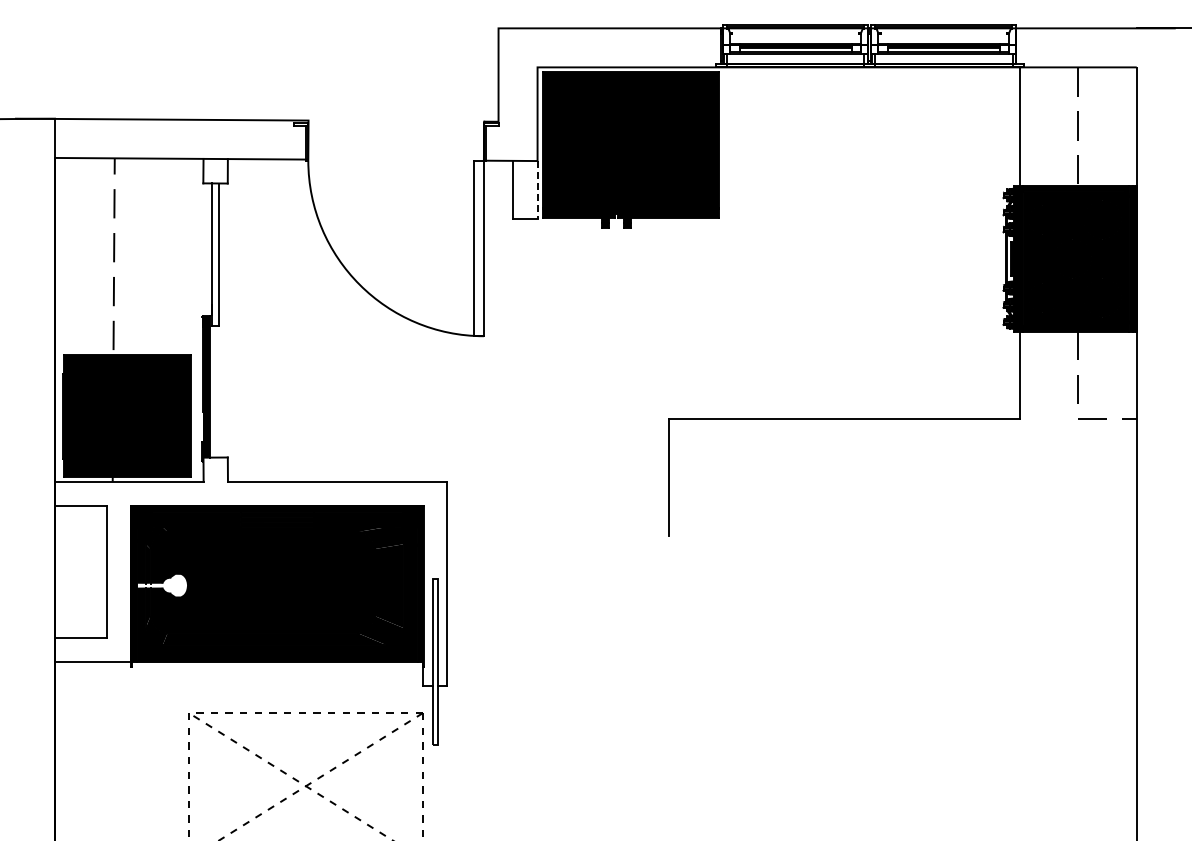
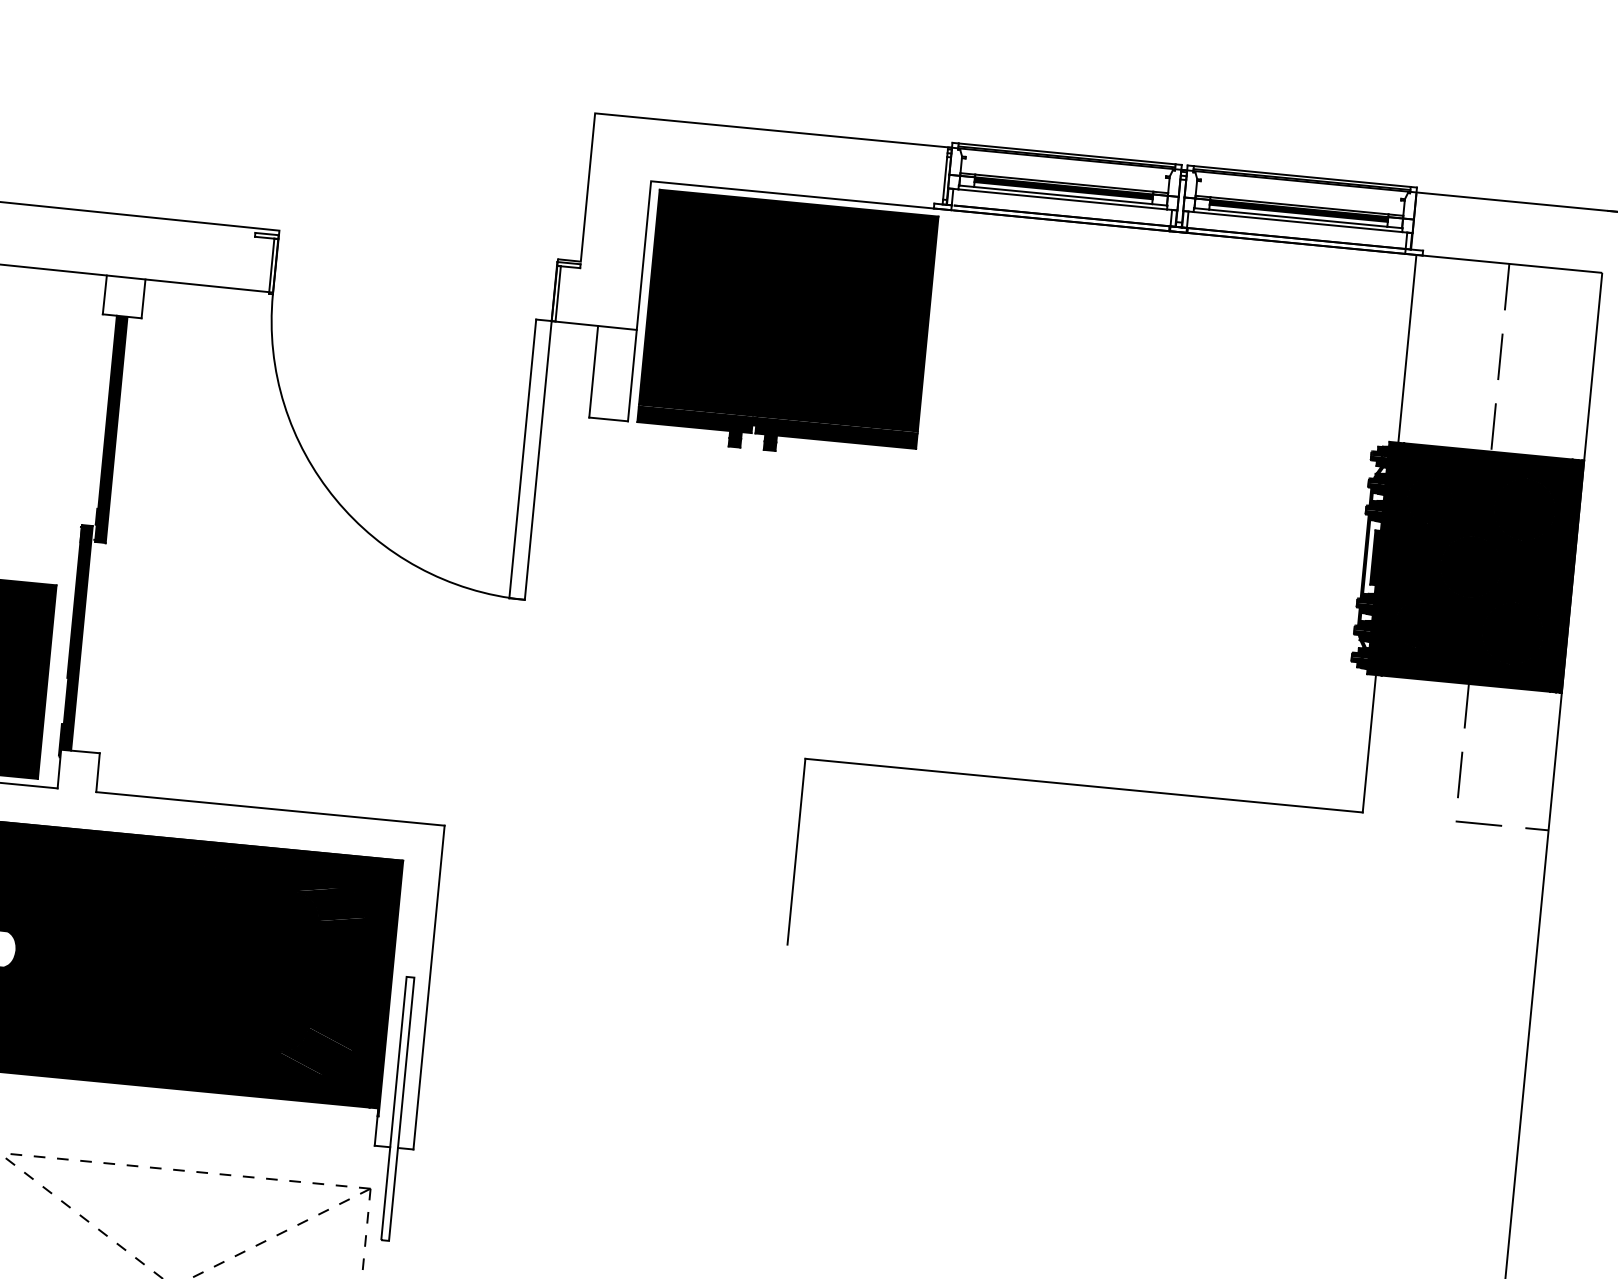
line: (537, 189) -> (632, 375), dashed -> solid
fill: (215, 254) -> (111, 429), added

